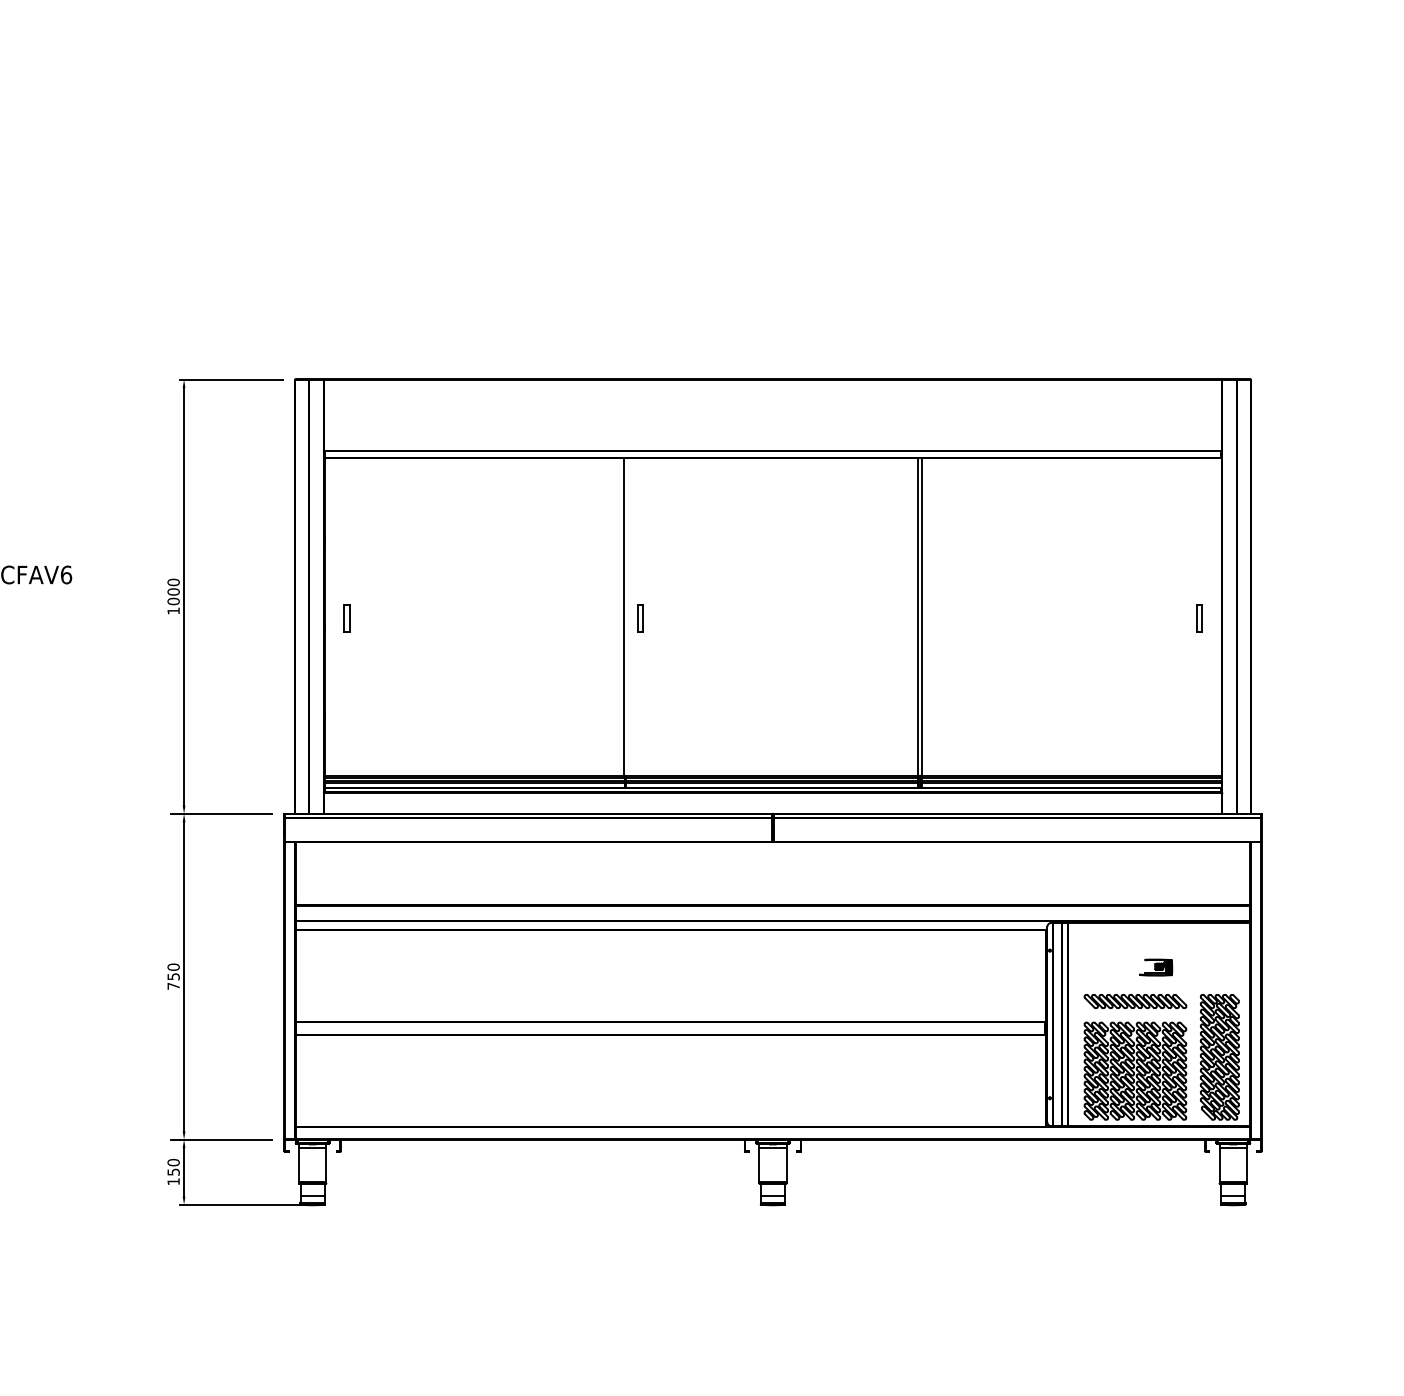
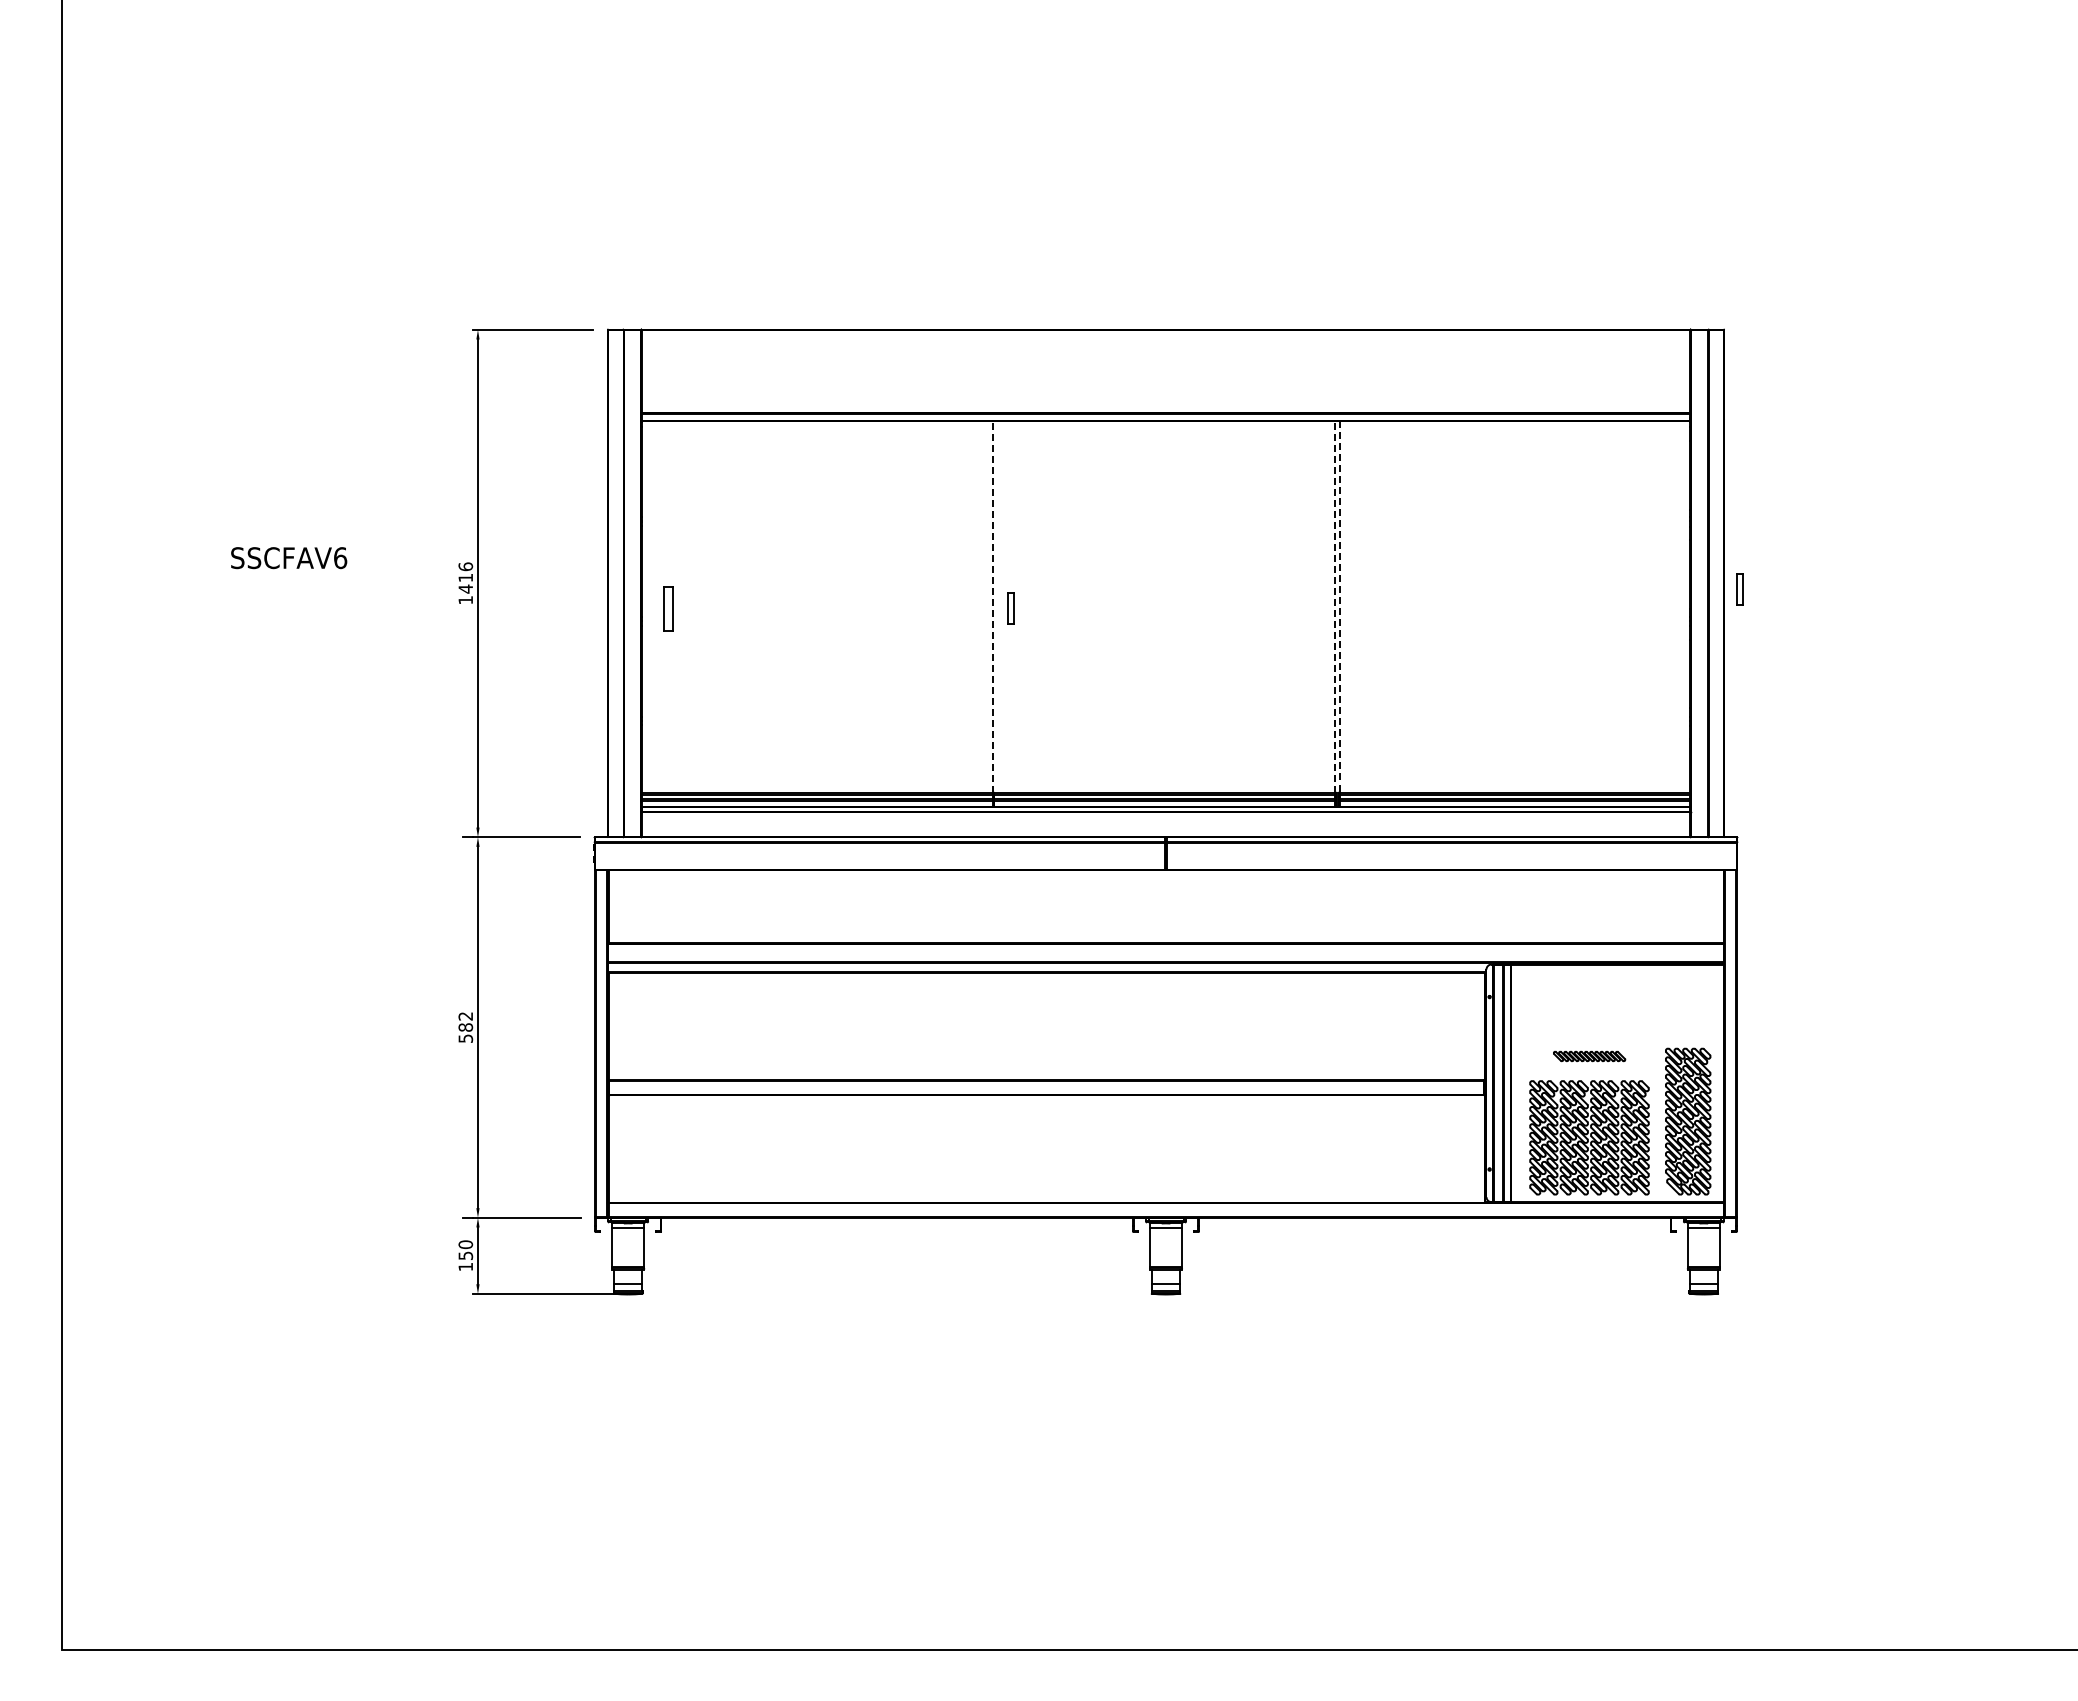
text: (173, 591) -> (465, 577), 1000 -> 1416
line: (624, 617) -> (992, 607), solid -> dashed
line: (917, 617) -> (1334, 607), solid -> dashed
line: (922, 617) -> (1340, 607), solid -> dashed
part: (346, 618) -> (667, 608), size x1.4
part: (1198, 618) -> (1739, 589), moved
part: (1155, 967) -> (1613, 1016), removed
text: (173, 976) -> (465, 1027), 750 -> 582
part: (1135, 1001) -> (1589, 1056), size x0.6

